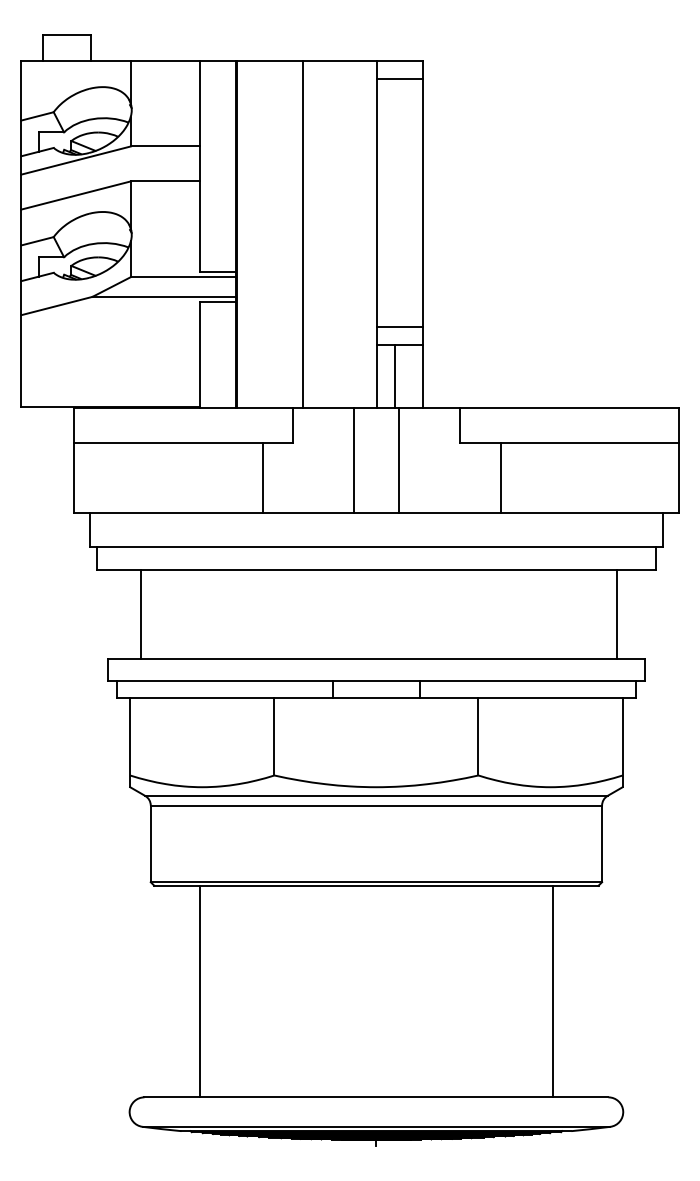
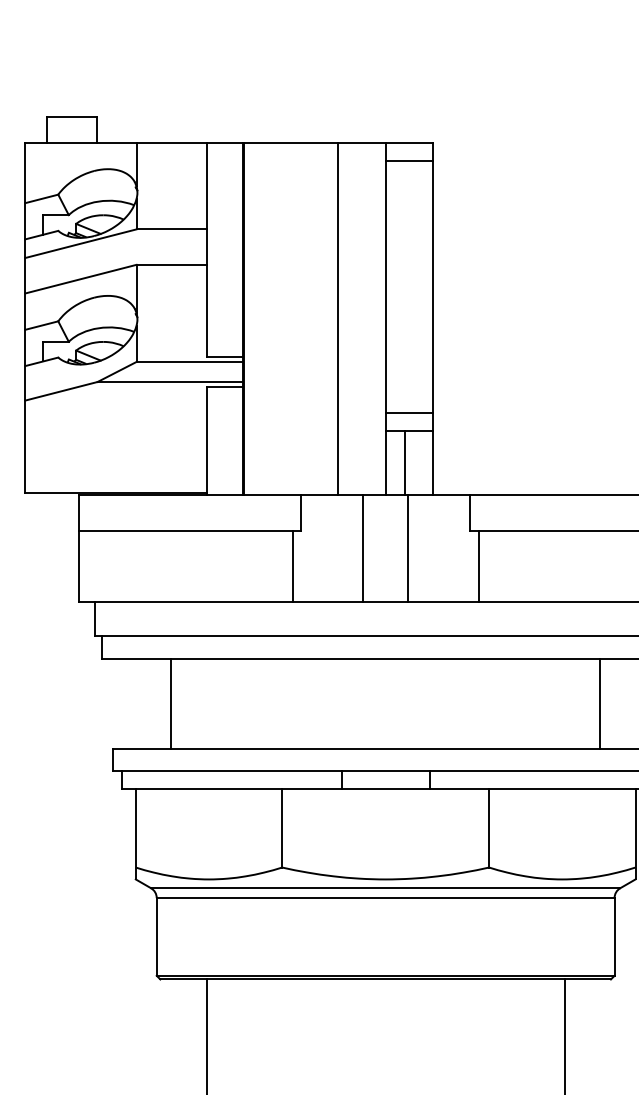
line: (302, 234) -> (338, 318), moved
line: (262, 478) -> (292, 566), moved
line: (501, 478) -> (479, 566), moved
line: (141, 614) -> (171, 704), moved
line: (616, 614) -> (599, 704), moved

